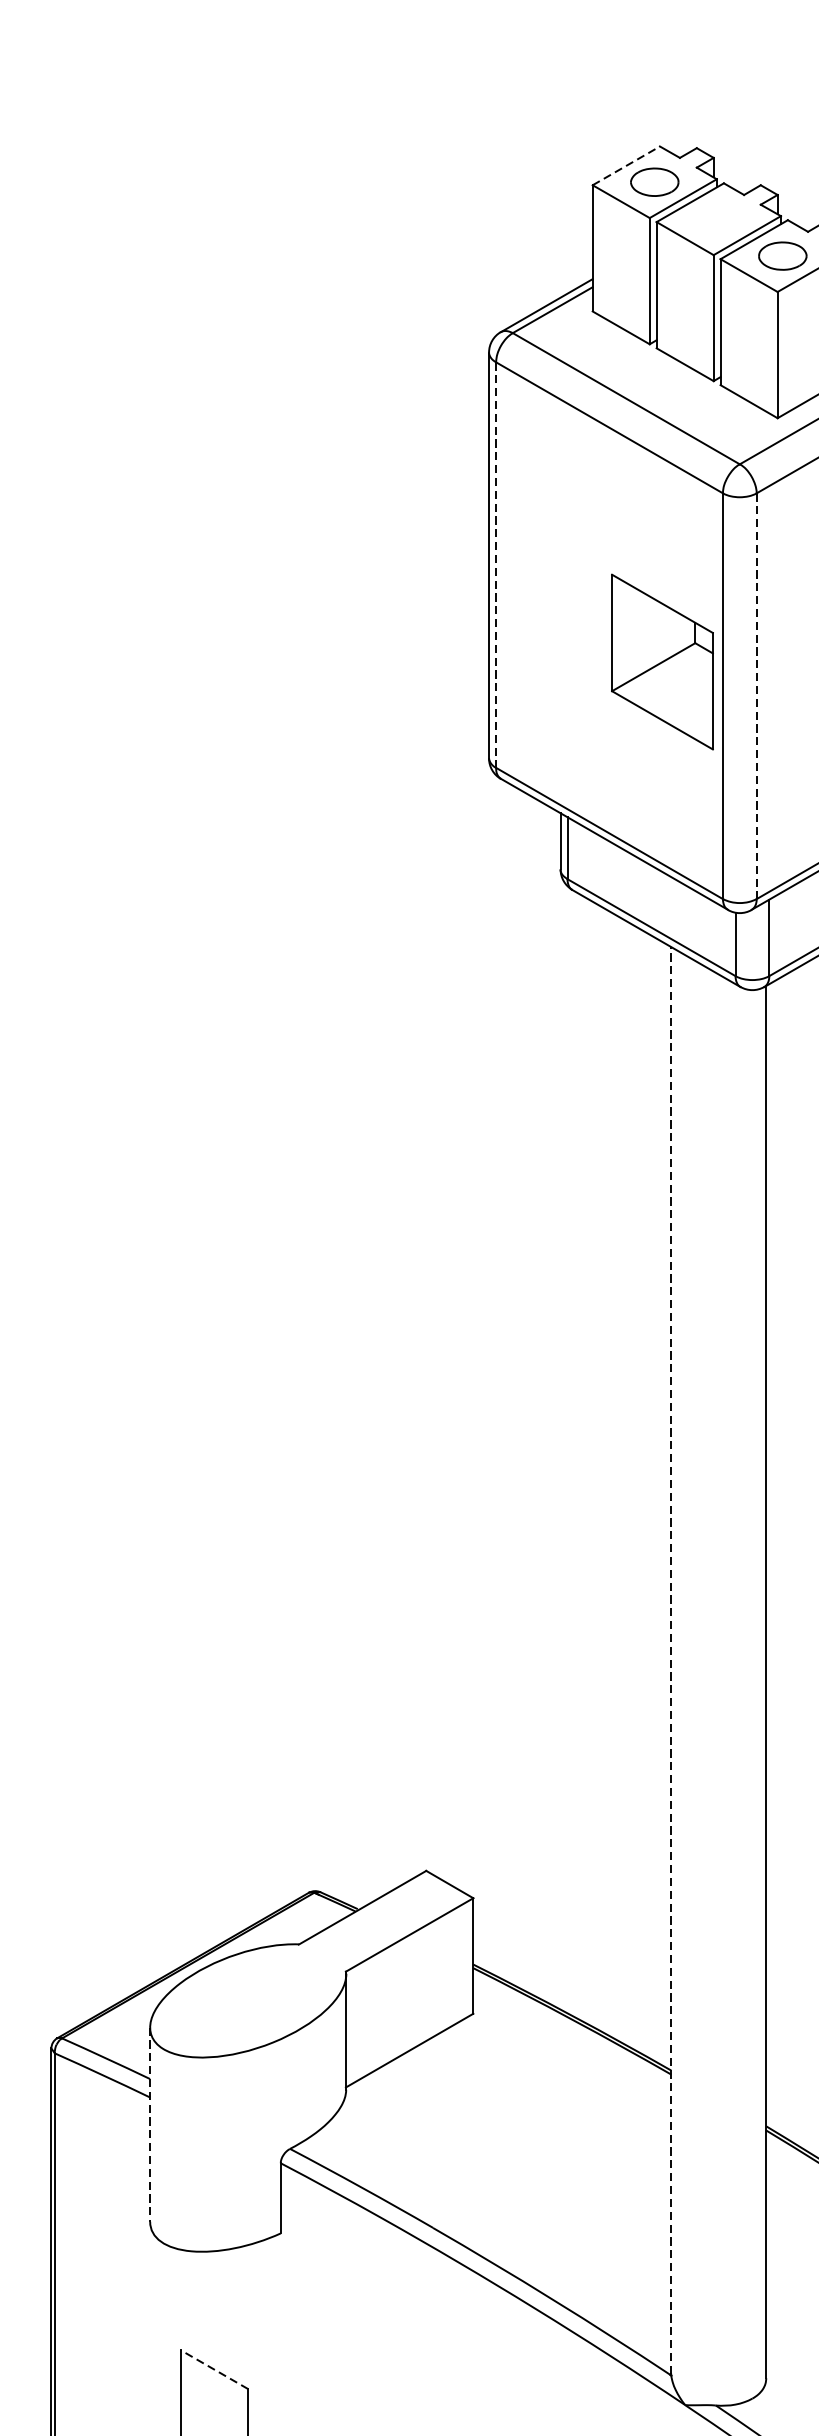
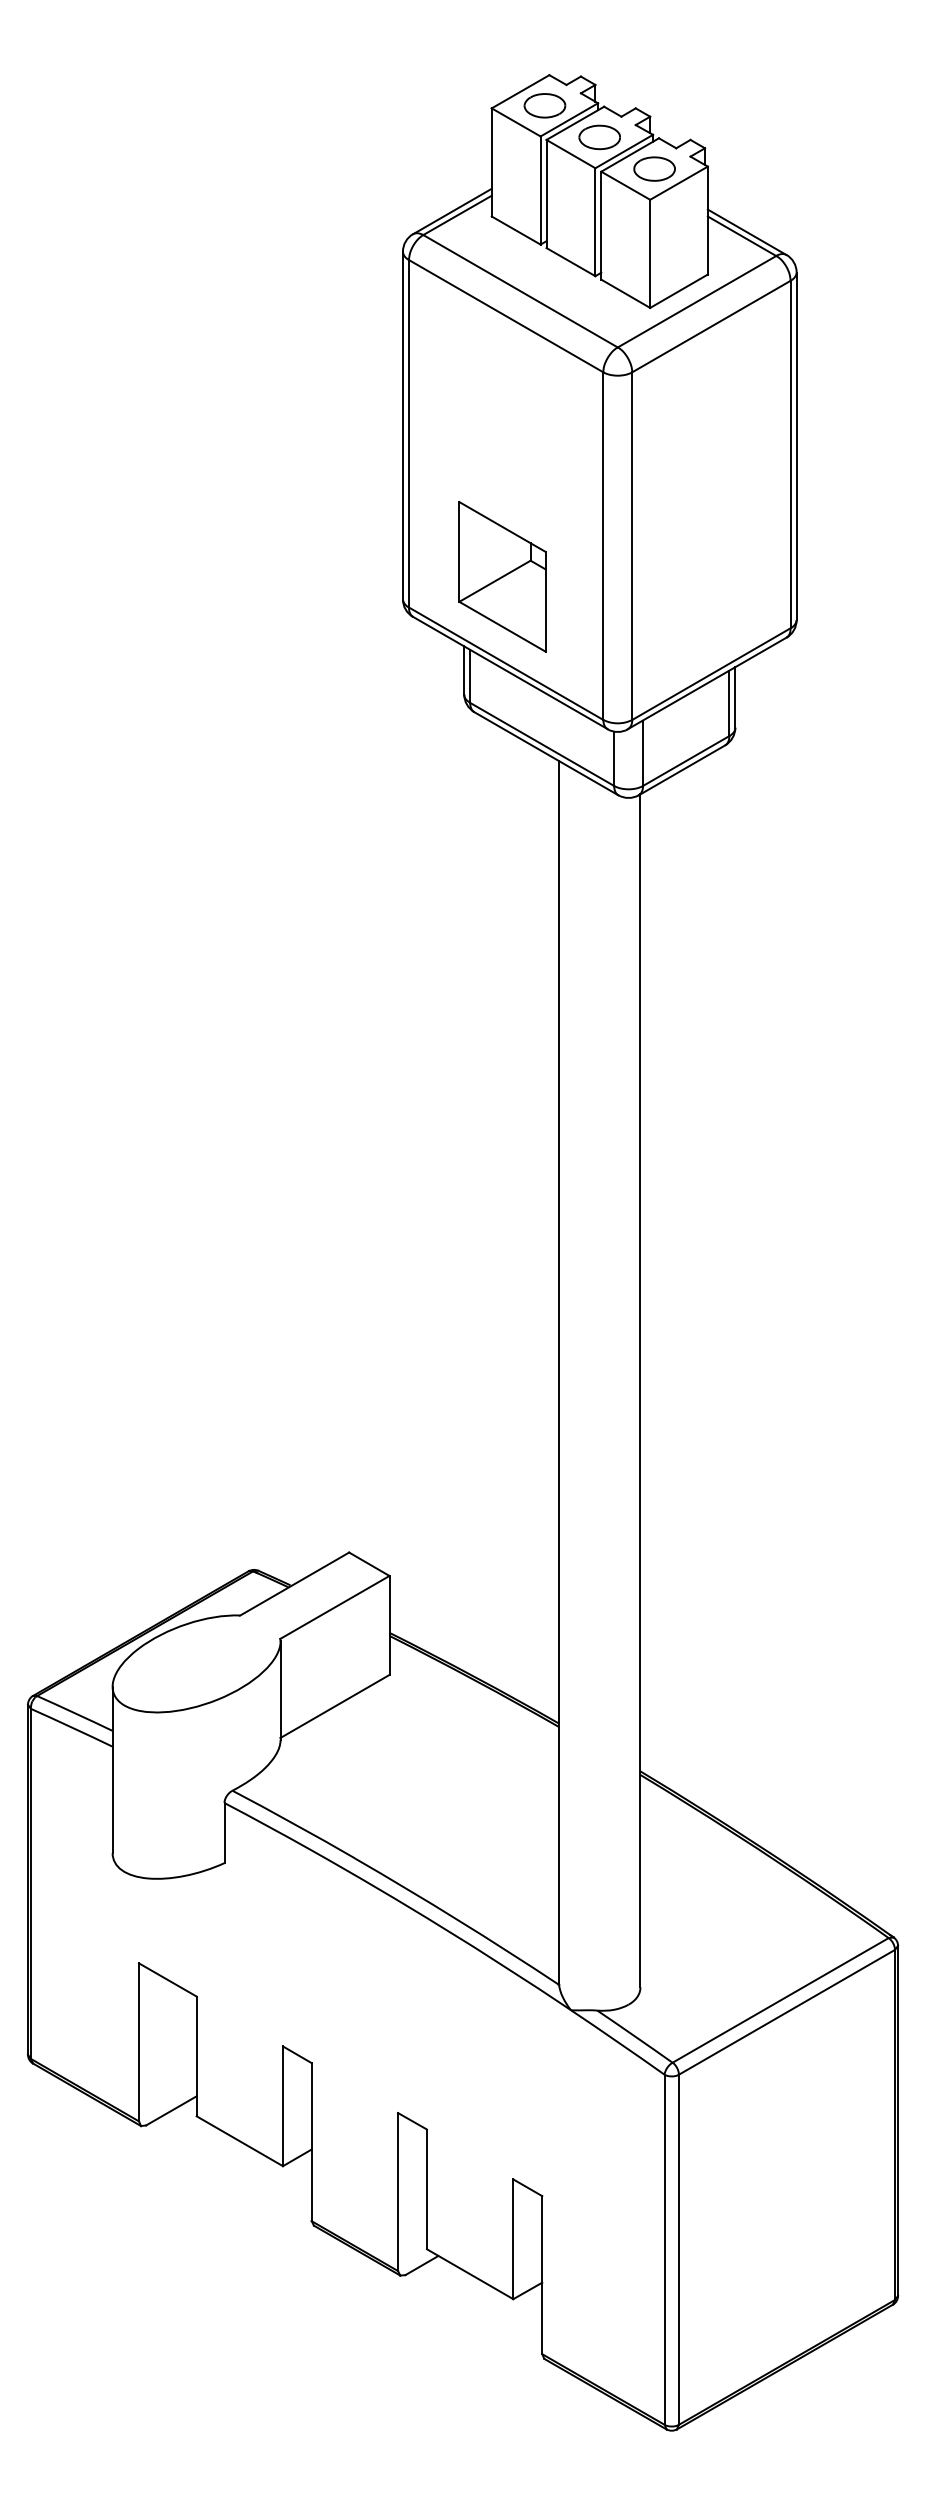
line: (627, 165) -> (521, 91), dashed -> solid
part: (718, 219) -> (599, 137), added
line: (496, 564) -> (409, 433), dashed -> solid
part: (662, 661) -> (502, 576), moved
line: (756, 696) -> (632, 546), dashed -> solid
line: (670, 1659) -> (558, 1371), dashed -> solid
line: (150, 2125) -> (112, 1770), dashed -> solid
line: (214, 2369) -> (167, 1979), dashed -> solid

